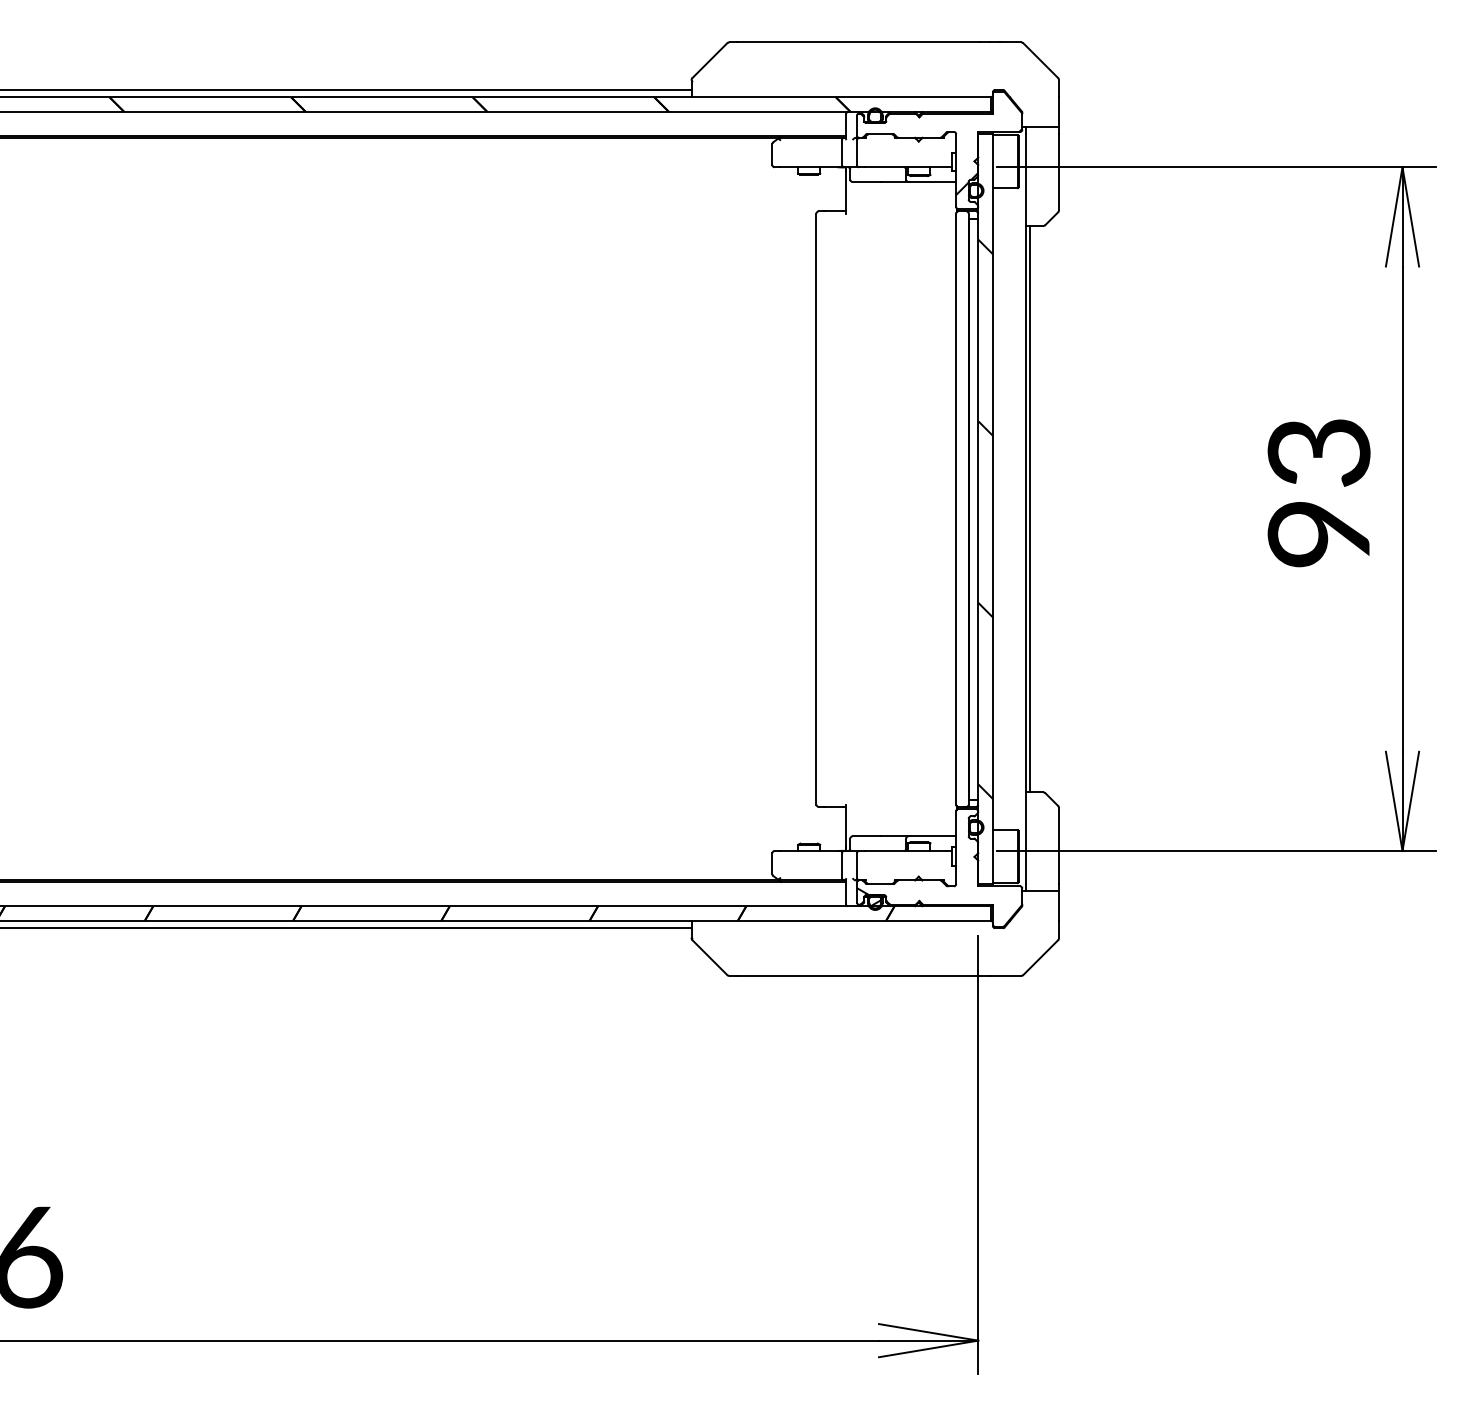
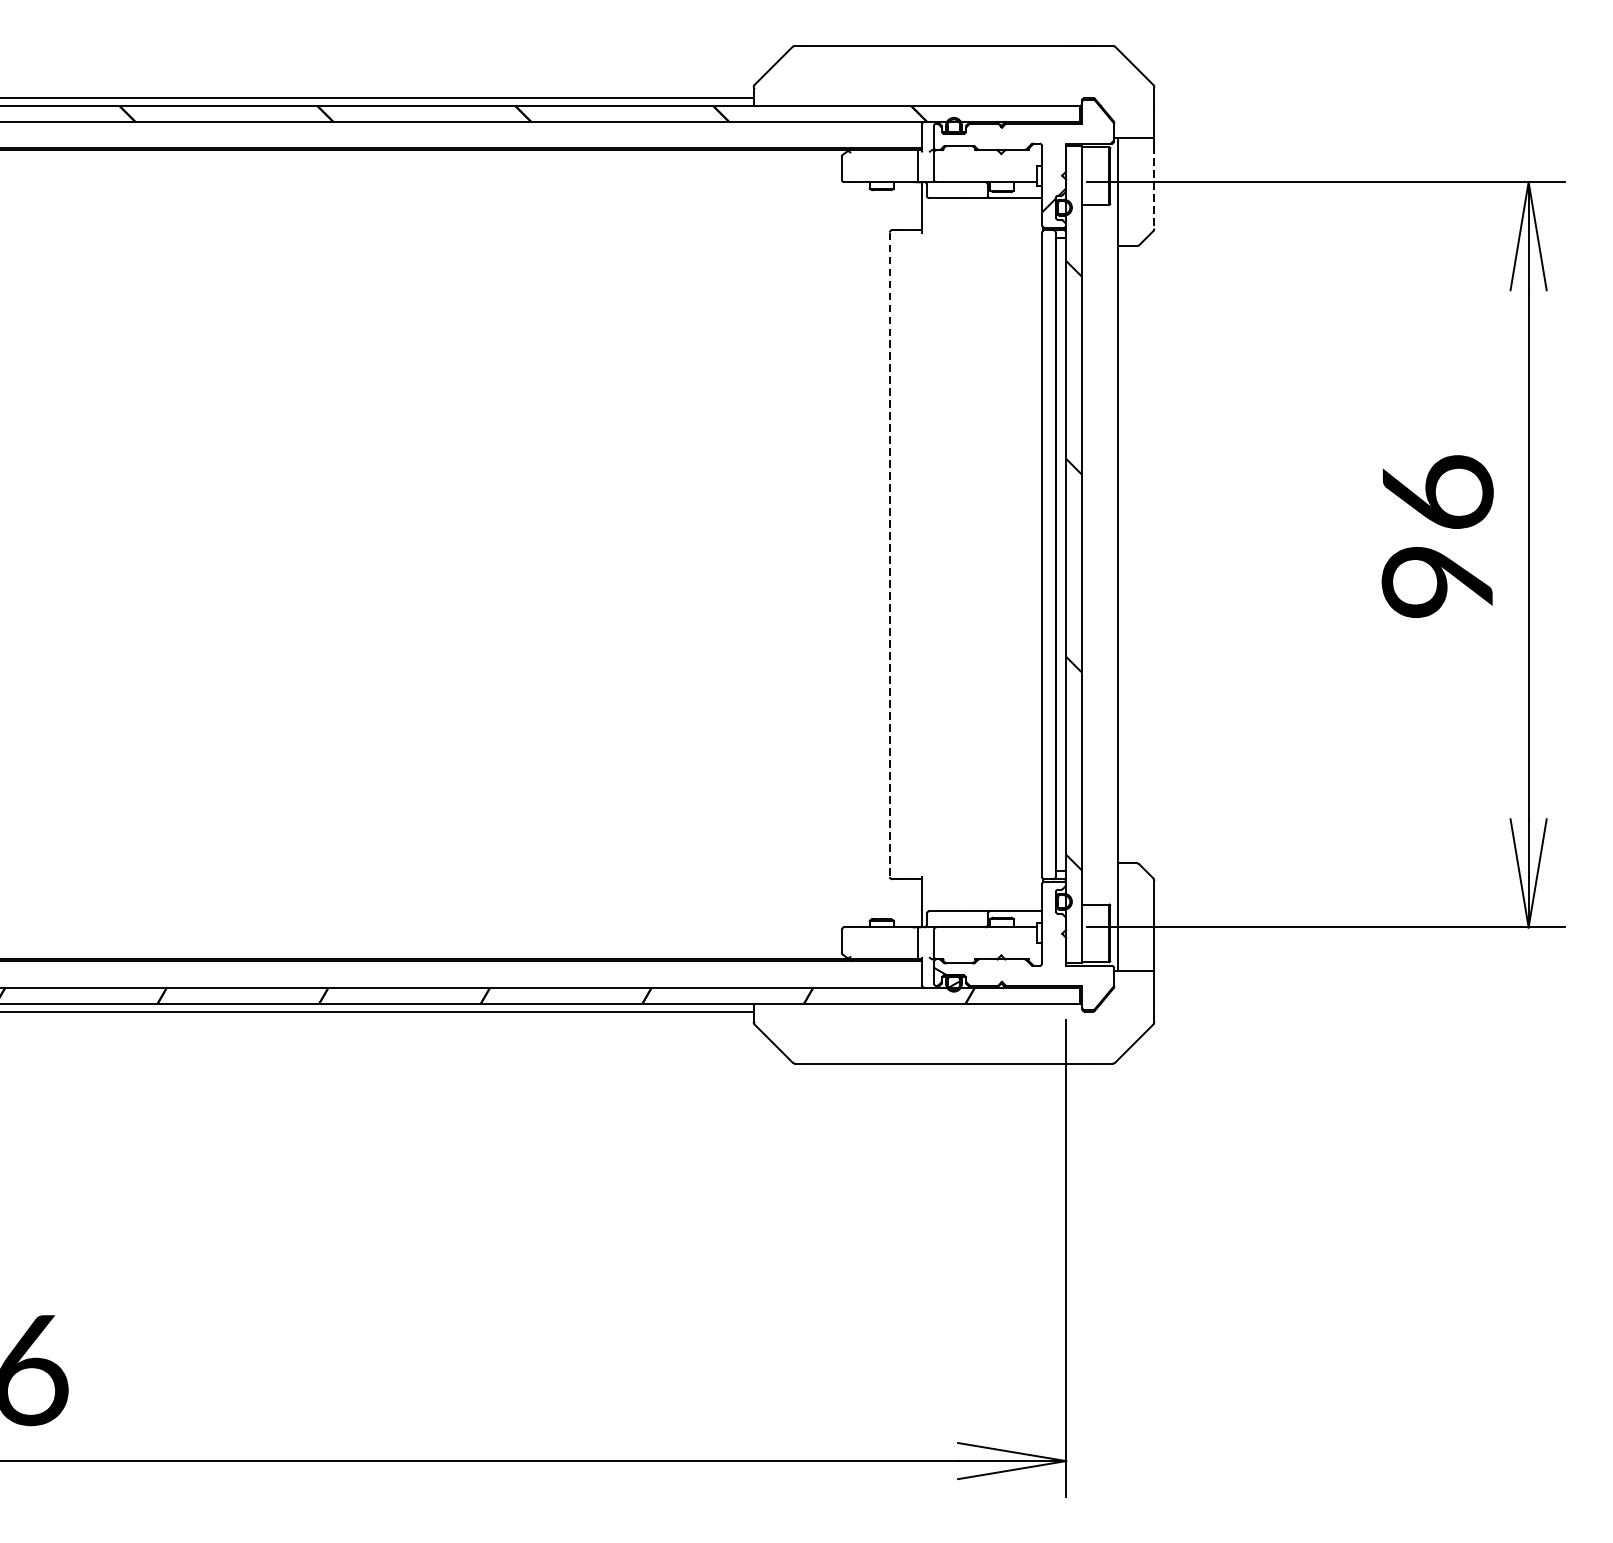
line: (1059, 172) -> (1154, 187), solid -> dashed
text: (1318, 451) -> (1437, 491), 93 -> 96
line: (816, 509) -> (889, 555), solid -> dashed
line: (1029, 509) -> (1122, 555), removed

